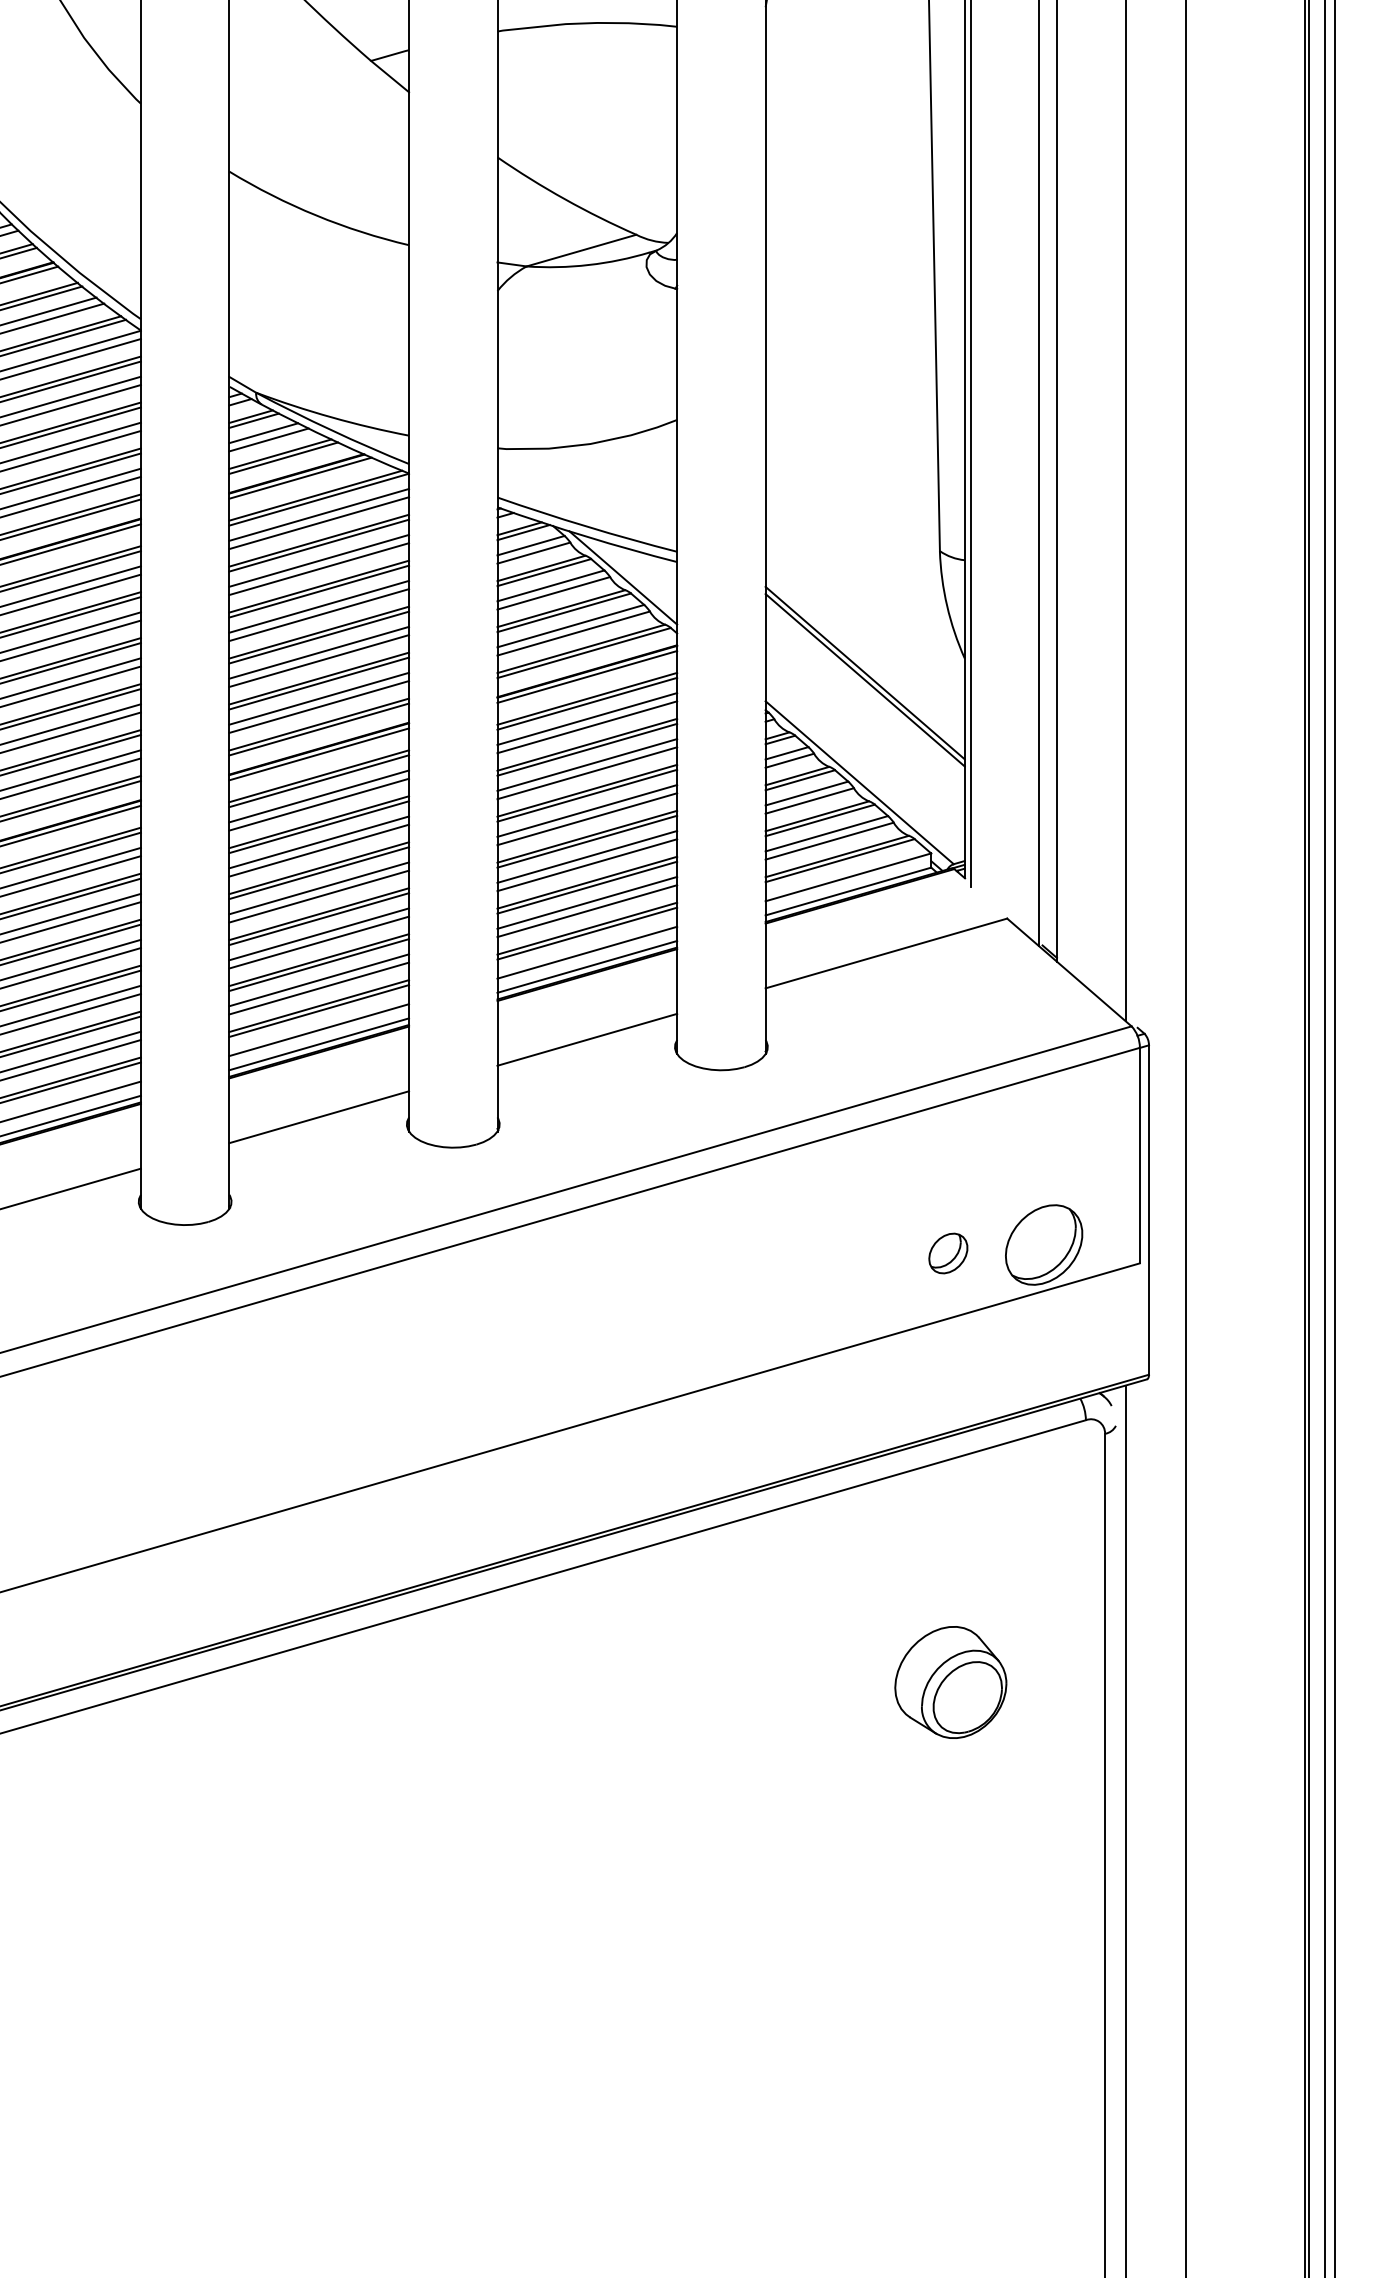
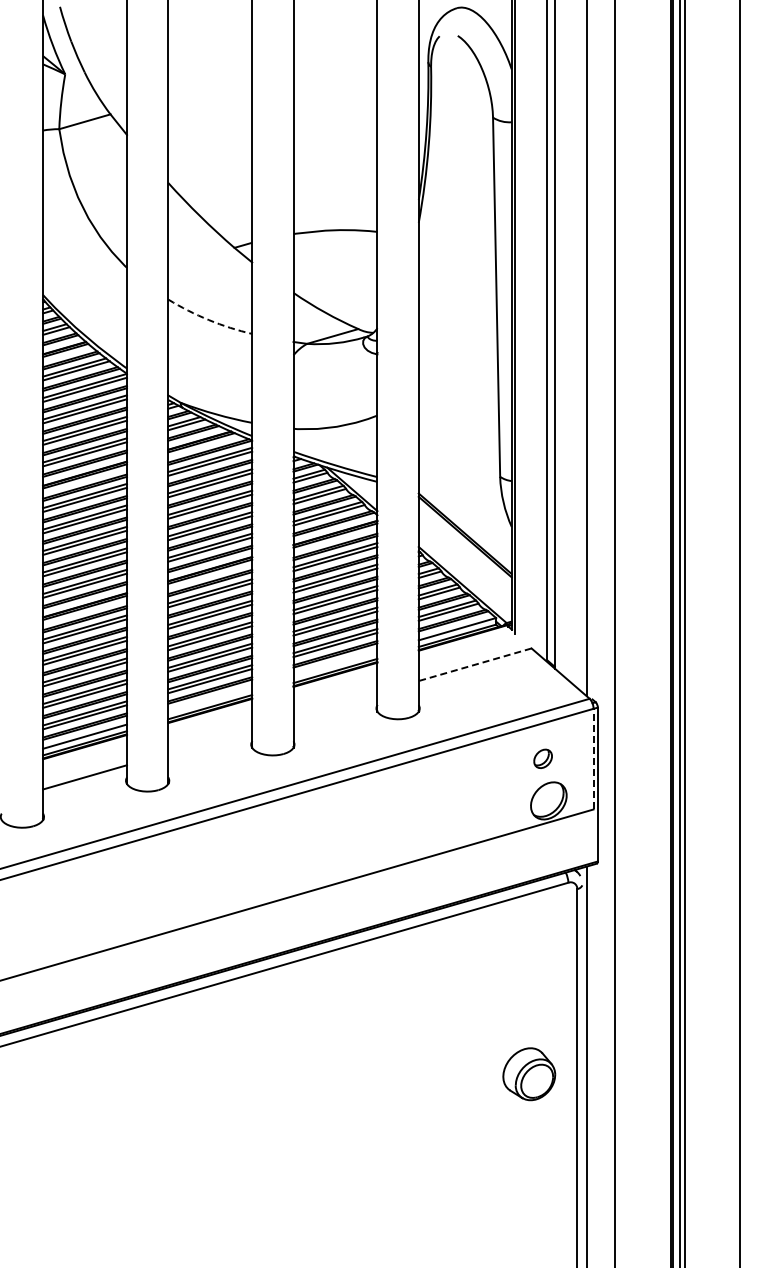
arc: (315, 216) -> (208, 320), solid -> dashed
line: (587, 952) -> (335, 664), removed
line: (887, 952) -> (475, 664), solid -> dashed
line: (319, 1030) -> (210, 700), removed
line: (587, 1038) -> (335, 704), removed
line: (319, 1117) -> (210, 741), removed
line: (1139, 1154) -> (593, 758), solid -> dashed
part: (947, 1252) -> (542, 758), moved
part: (951, 1683) -> (529, 1074), moved

